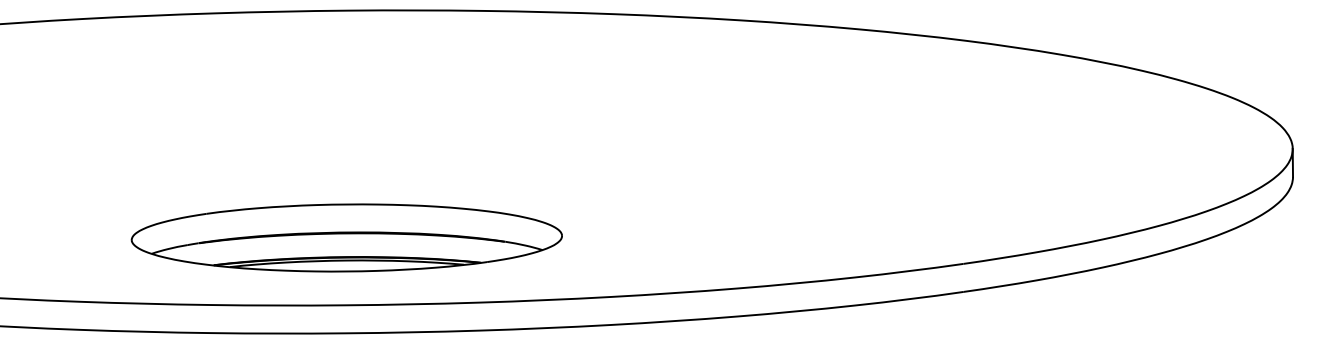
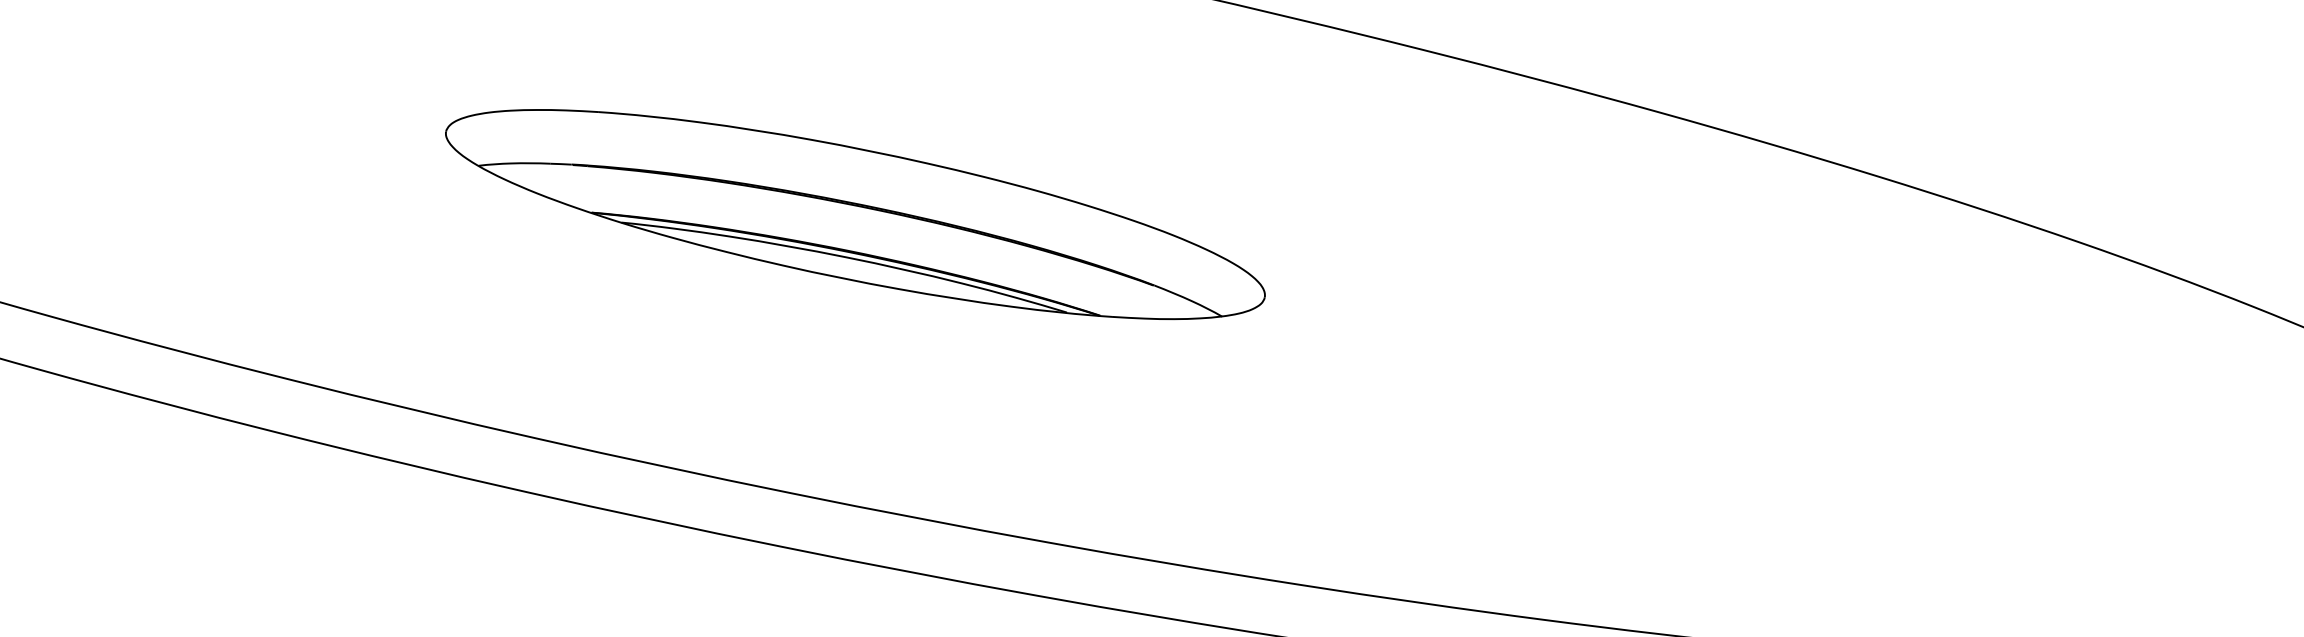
part: (346, 237) -> (854, 213), moved

